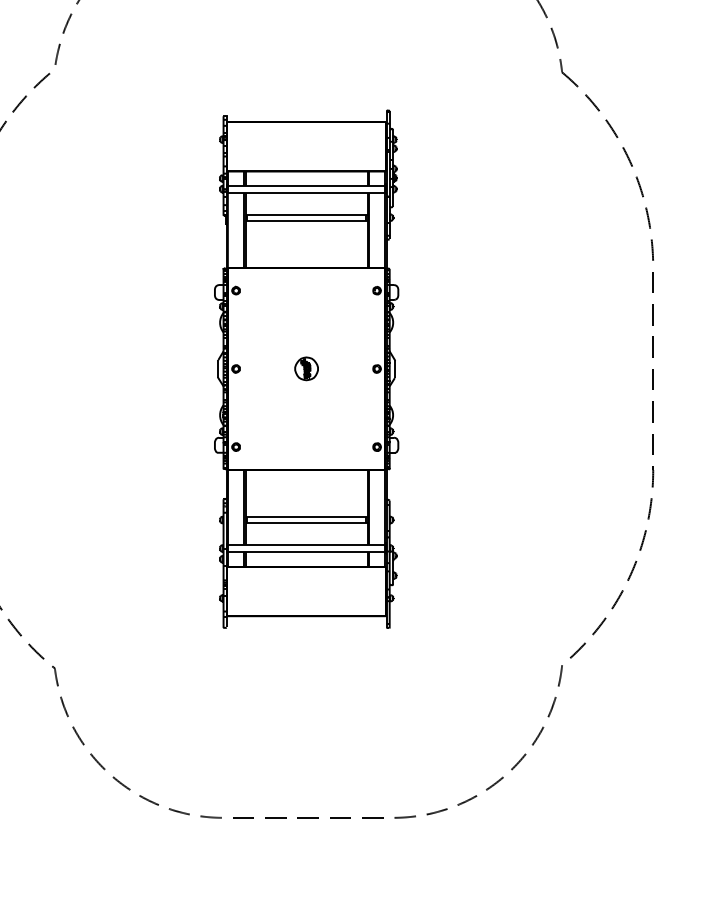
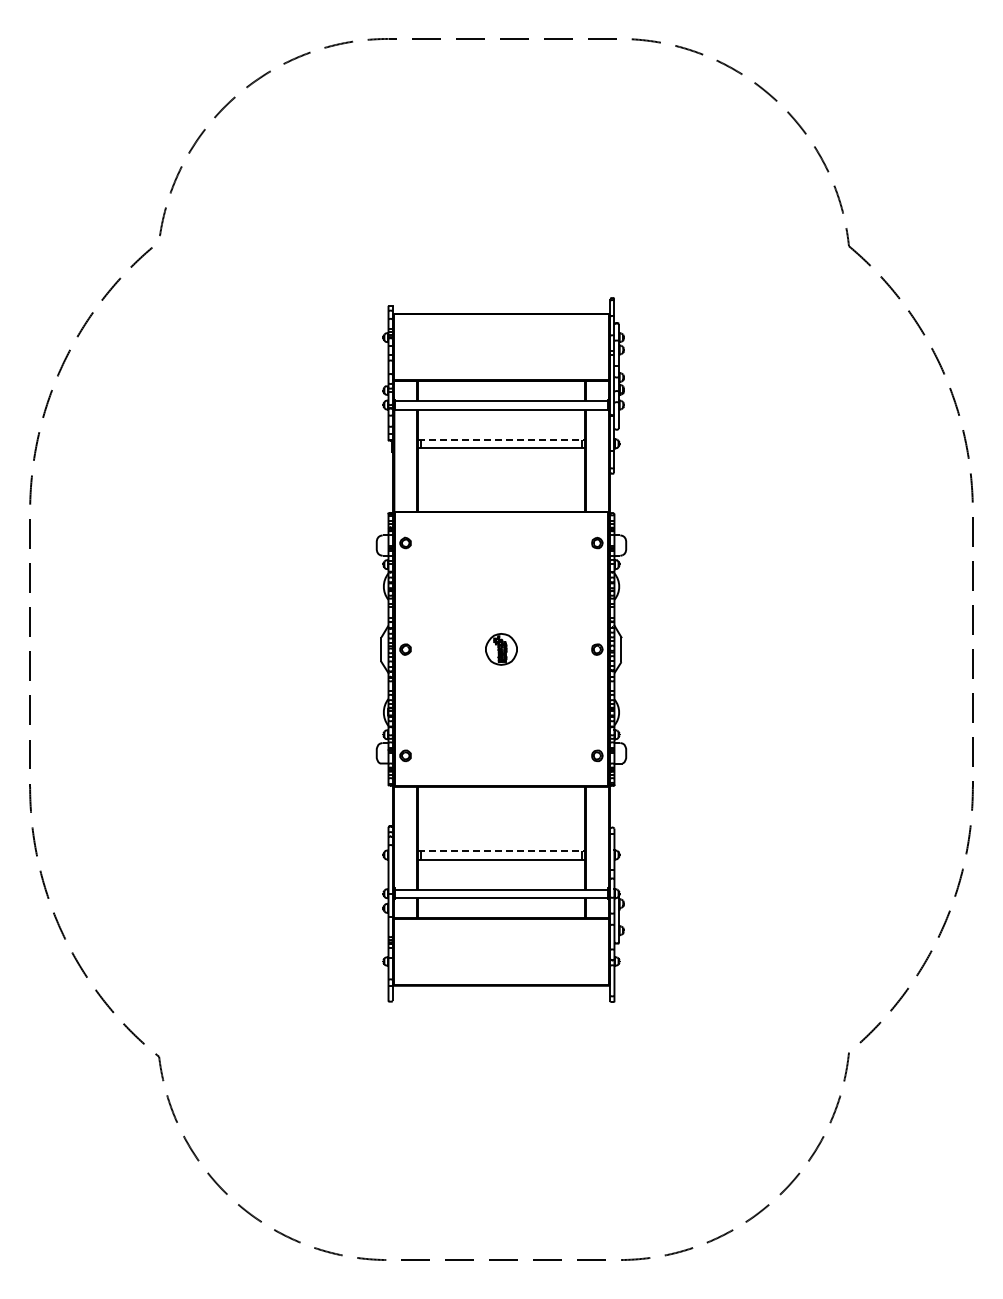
line: (306, 214) -> (501, 439), solid -> dashed
line: (306, 516) -> (501, 850), solid -> dashed

